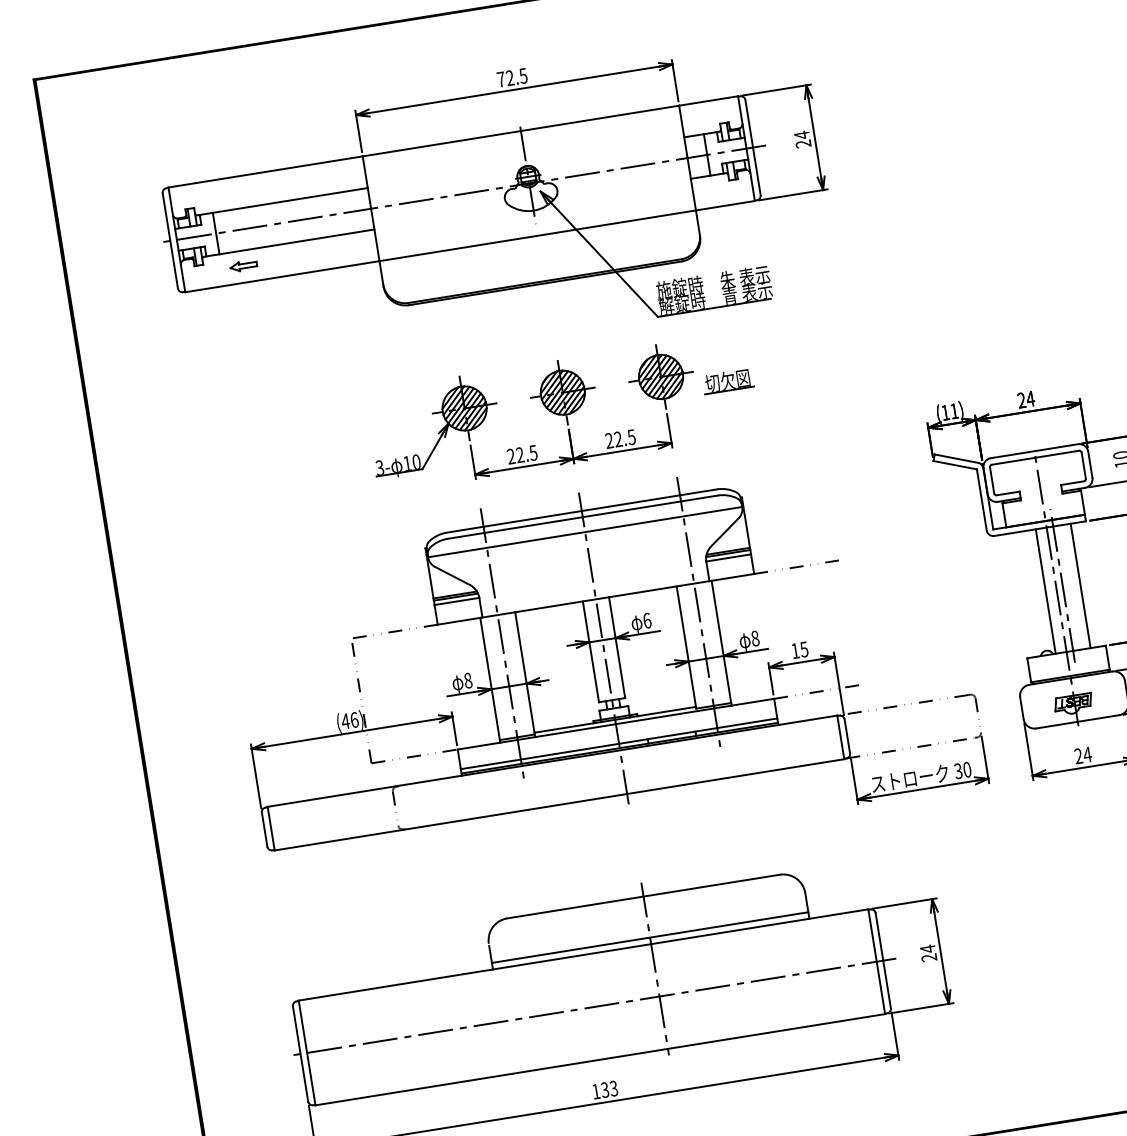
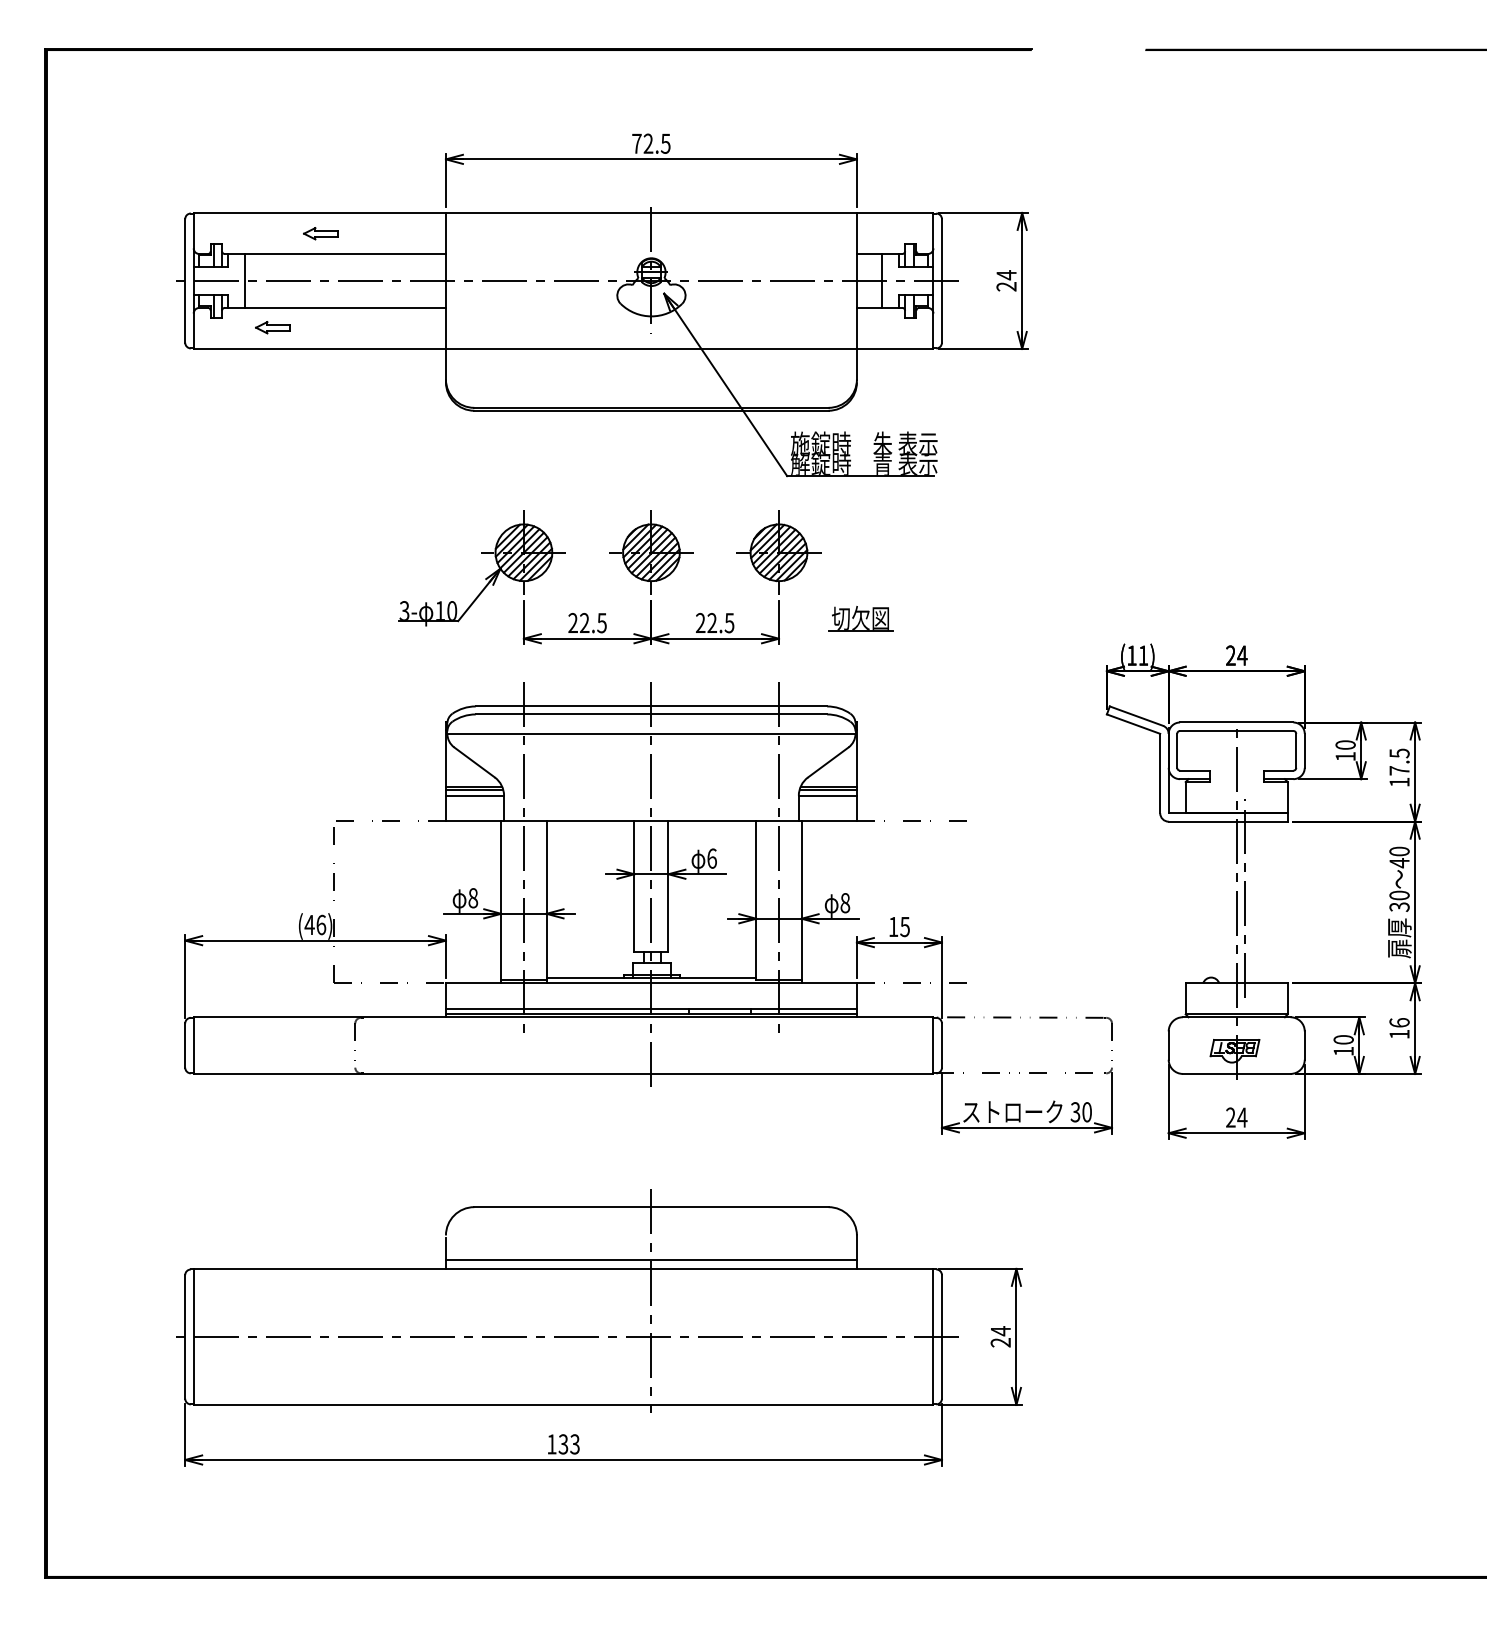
part: (268, 187) -> (320, 233), added
part: (727, 381) -> (860, 618), moved
line: (1080, 586) -> (1267, 902), removed
line: (1045, 591) -> (1222, 902), removed

